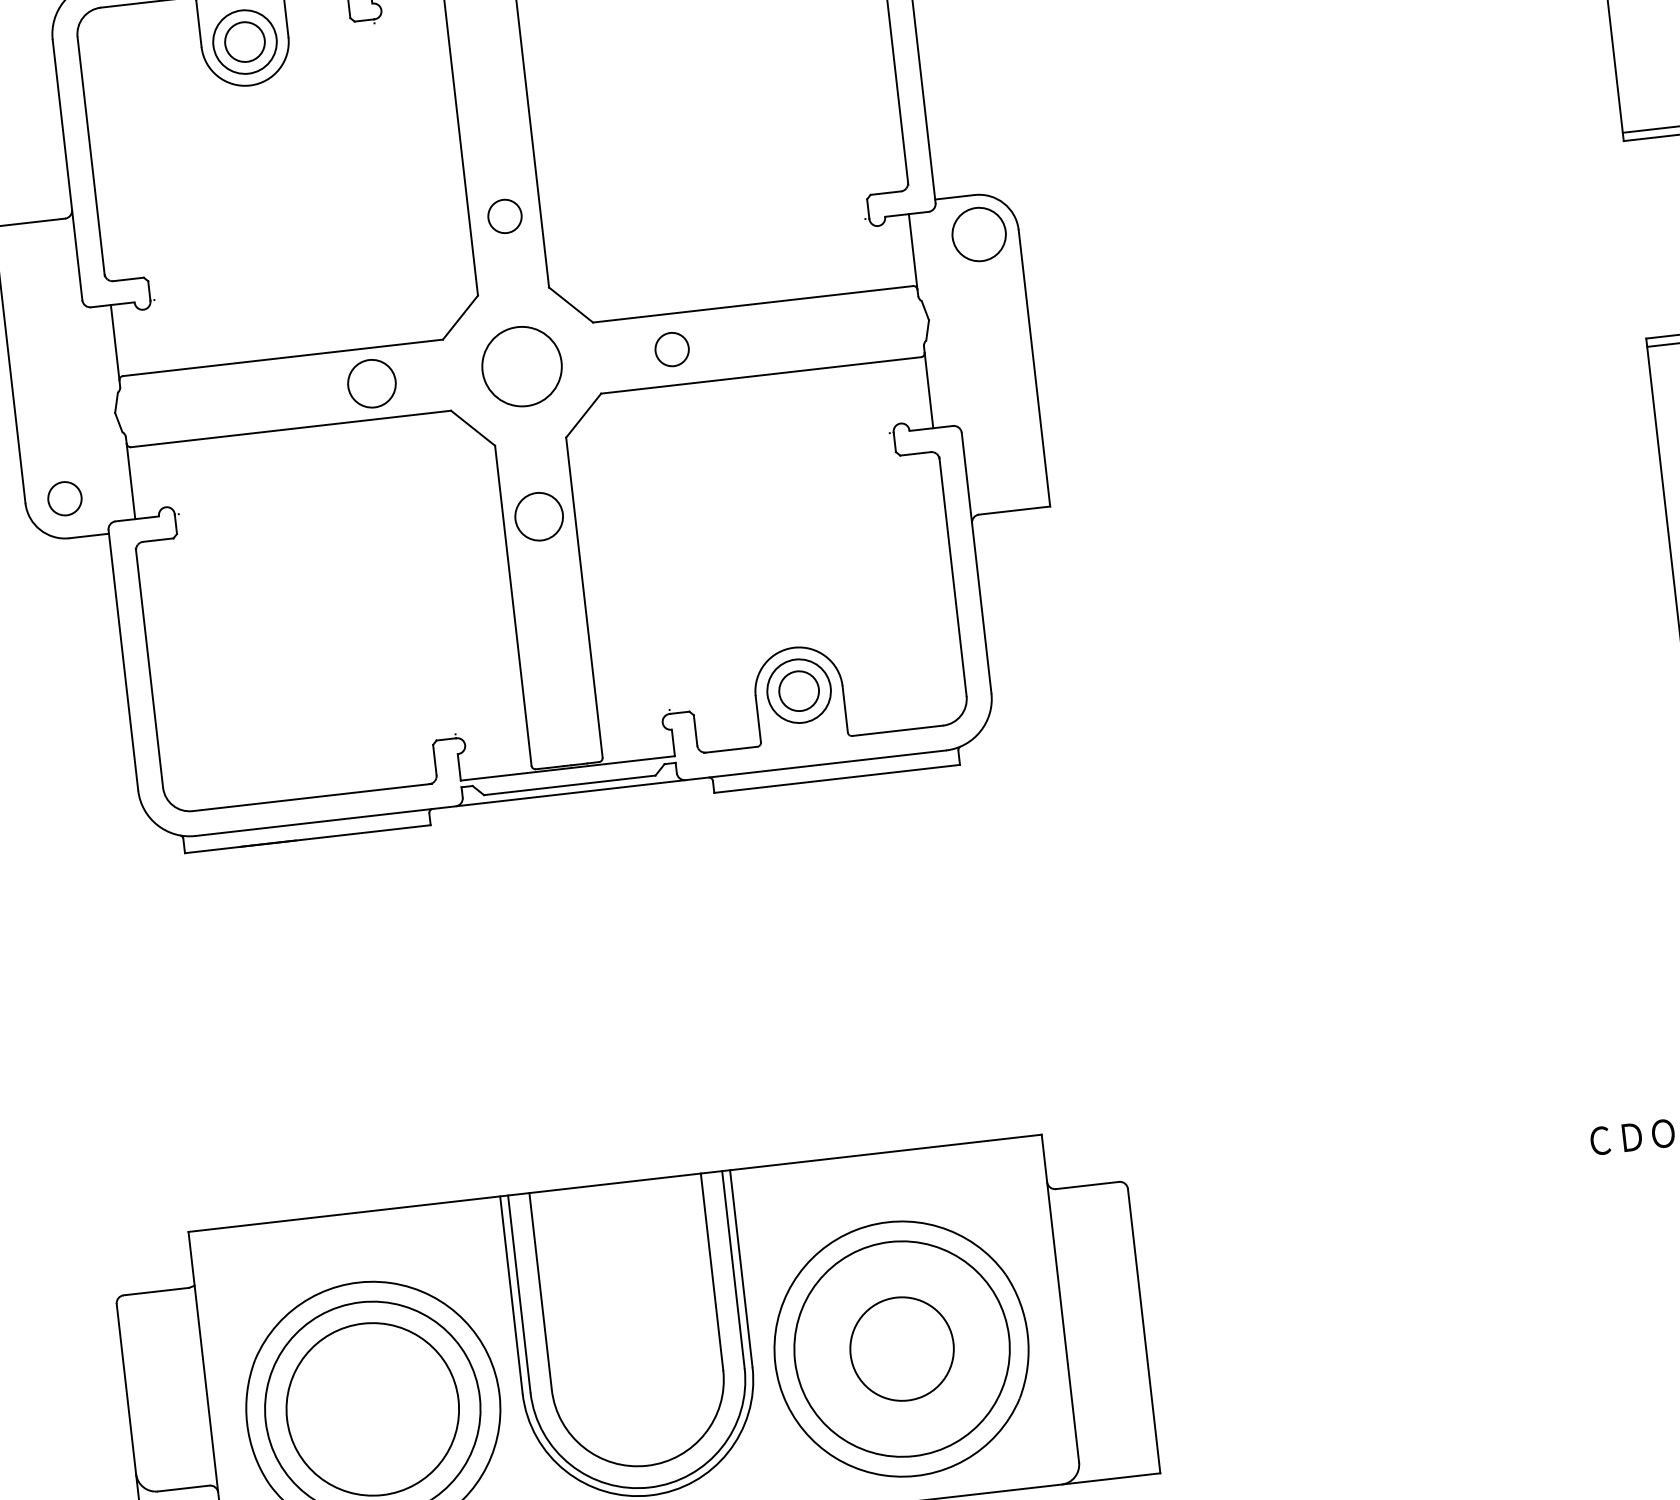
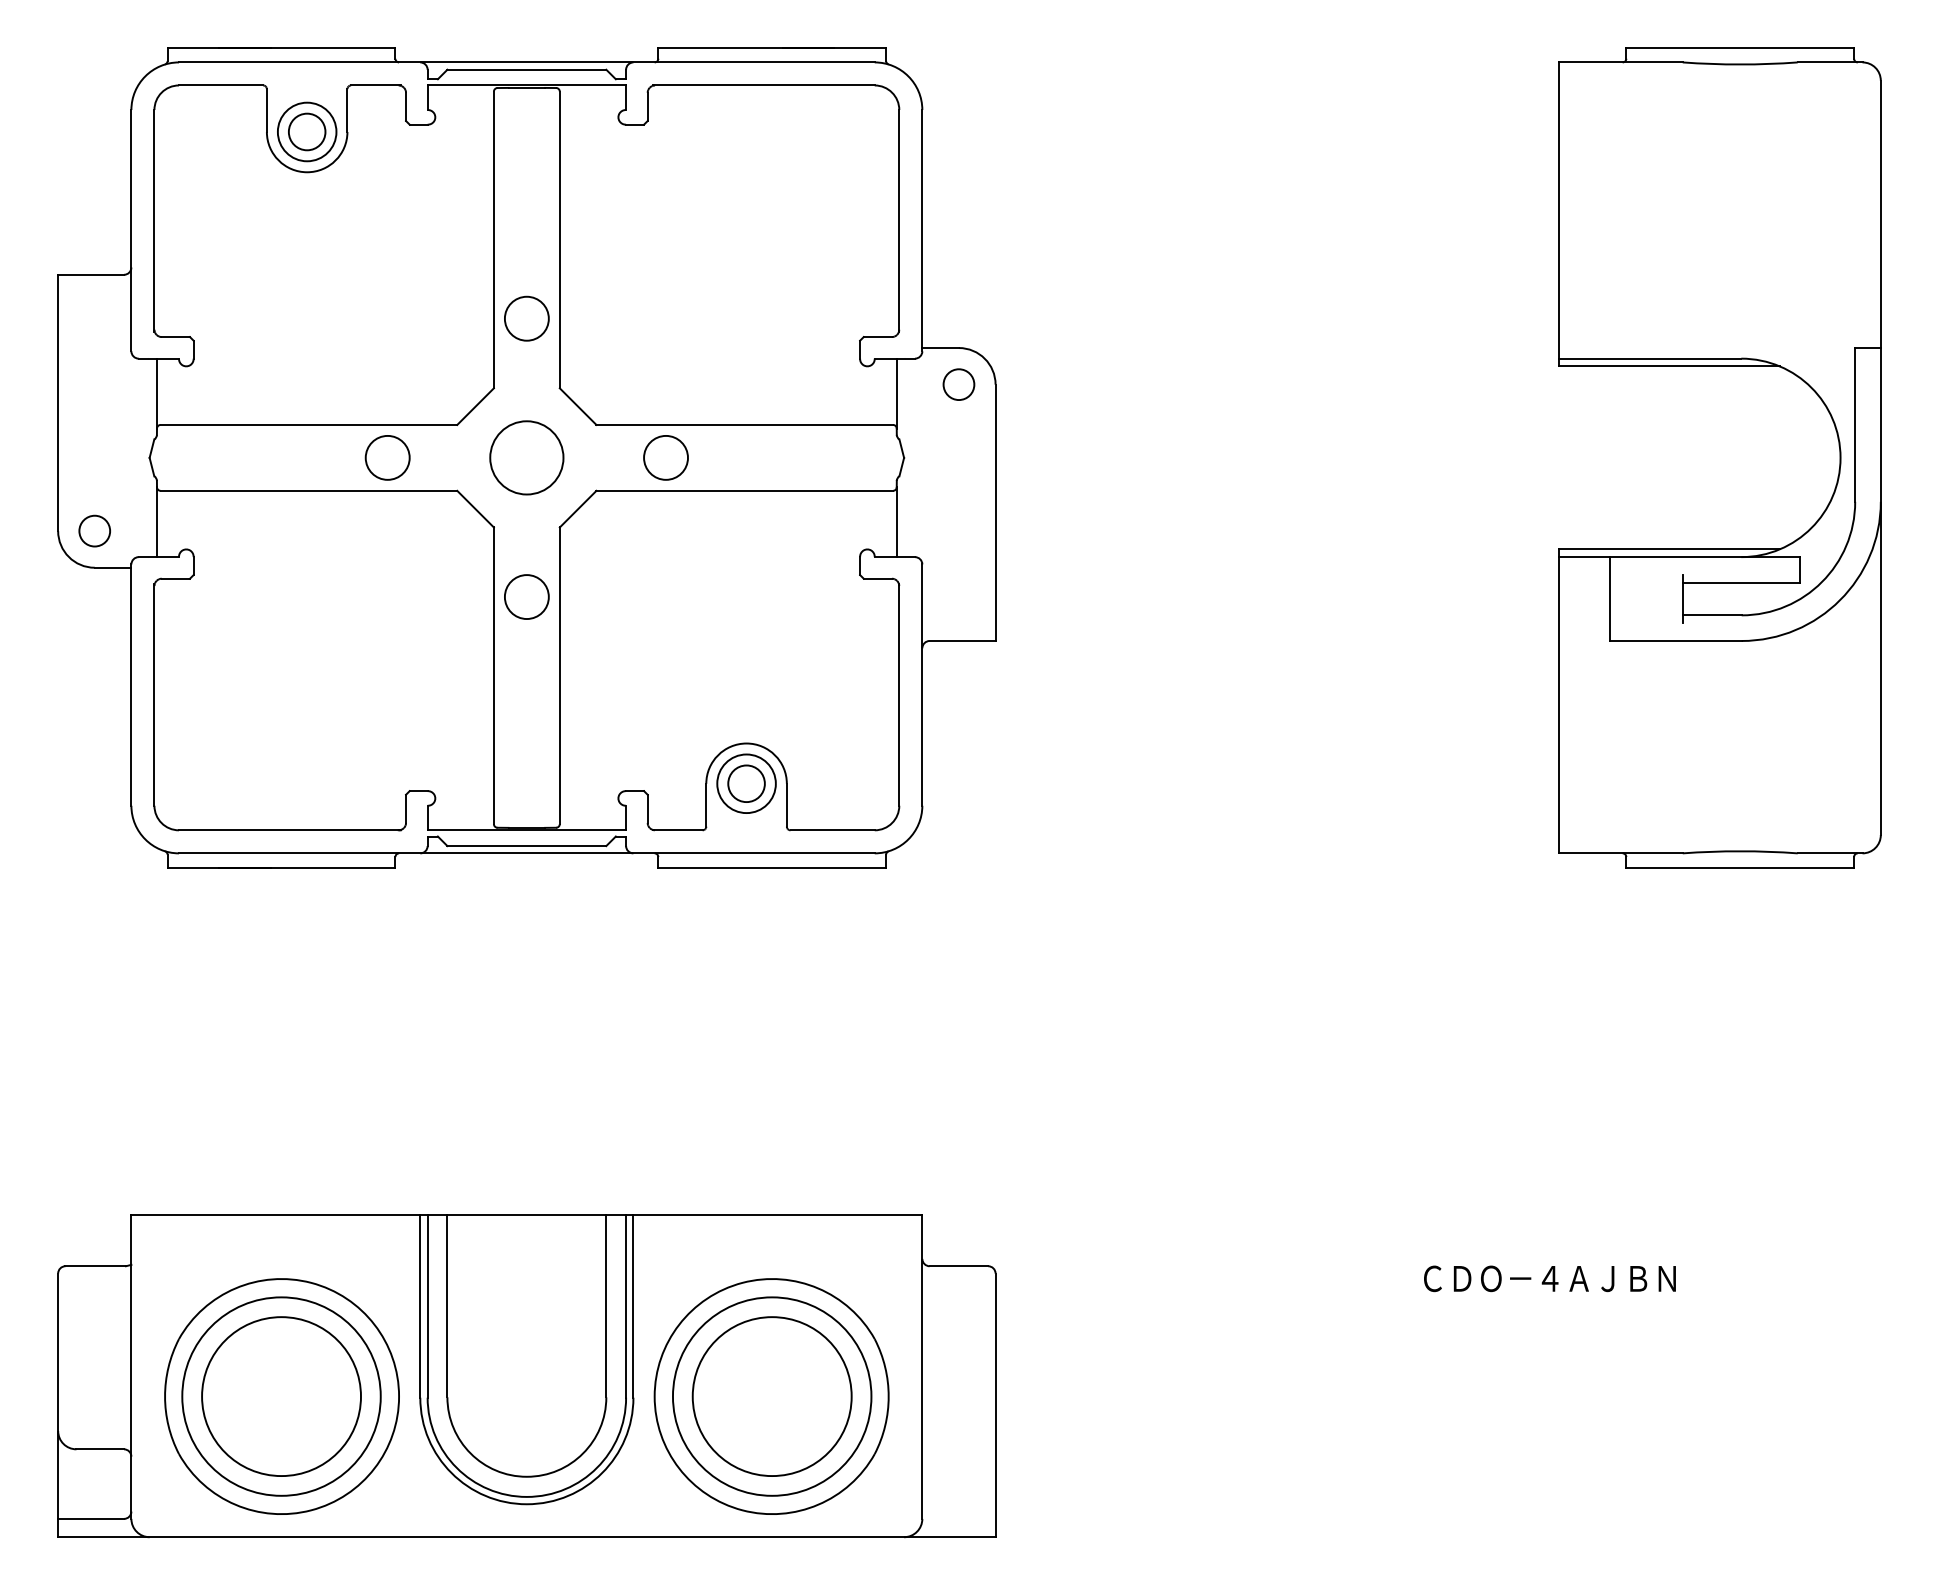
circle: (504, 216) -> (526, 318), size x1.43
circle: (978, 234) -> (958, 384), size x0.62
circle: (671, 349) -> (665, 457), size x1.43
circle: (901, 1349) -> (771, 1396), size x1.67

